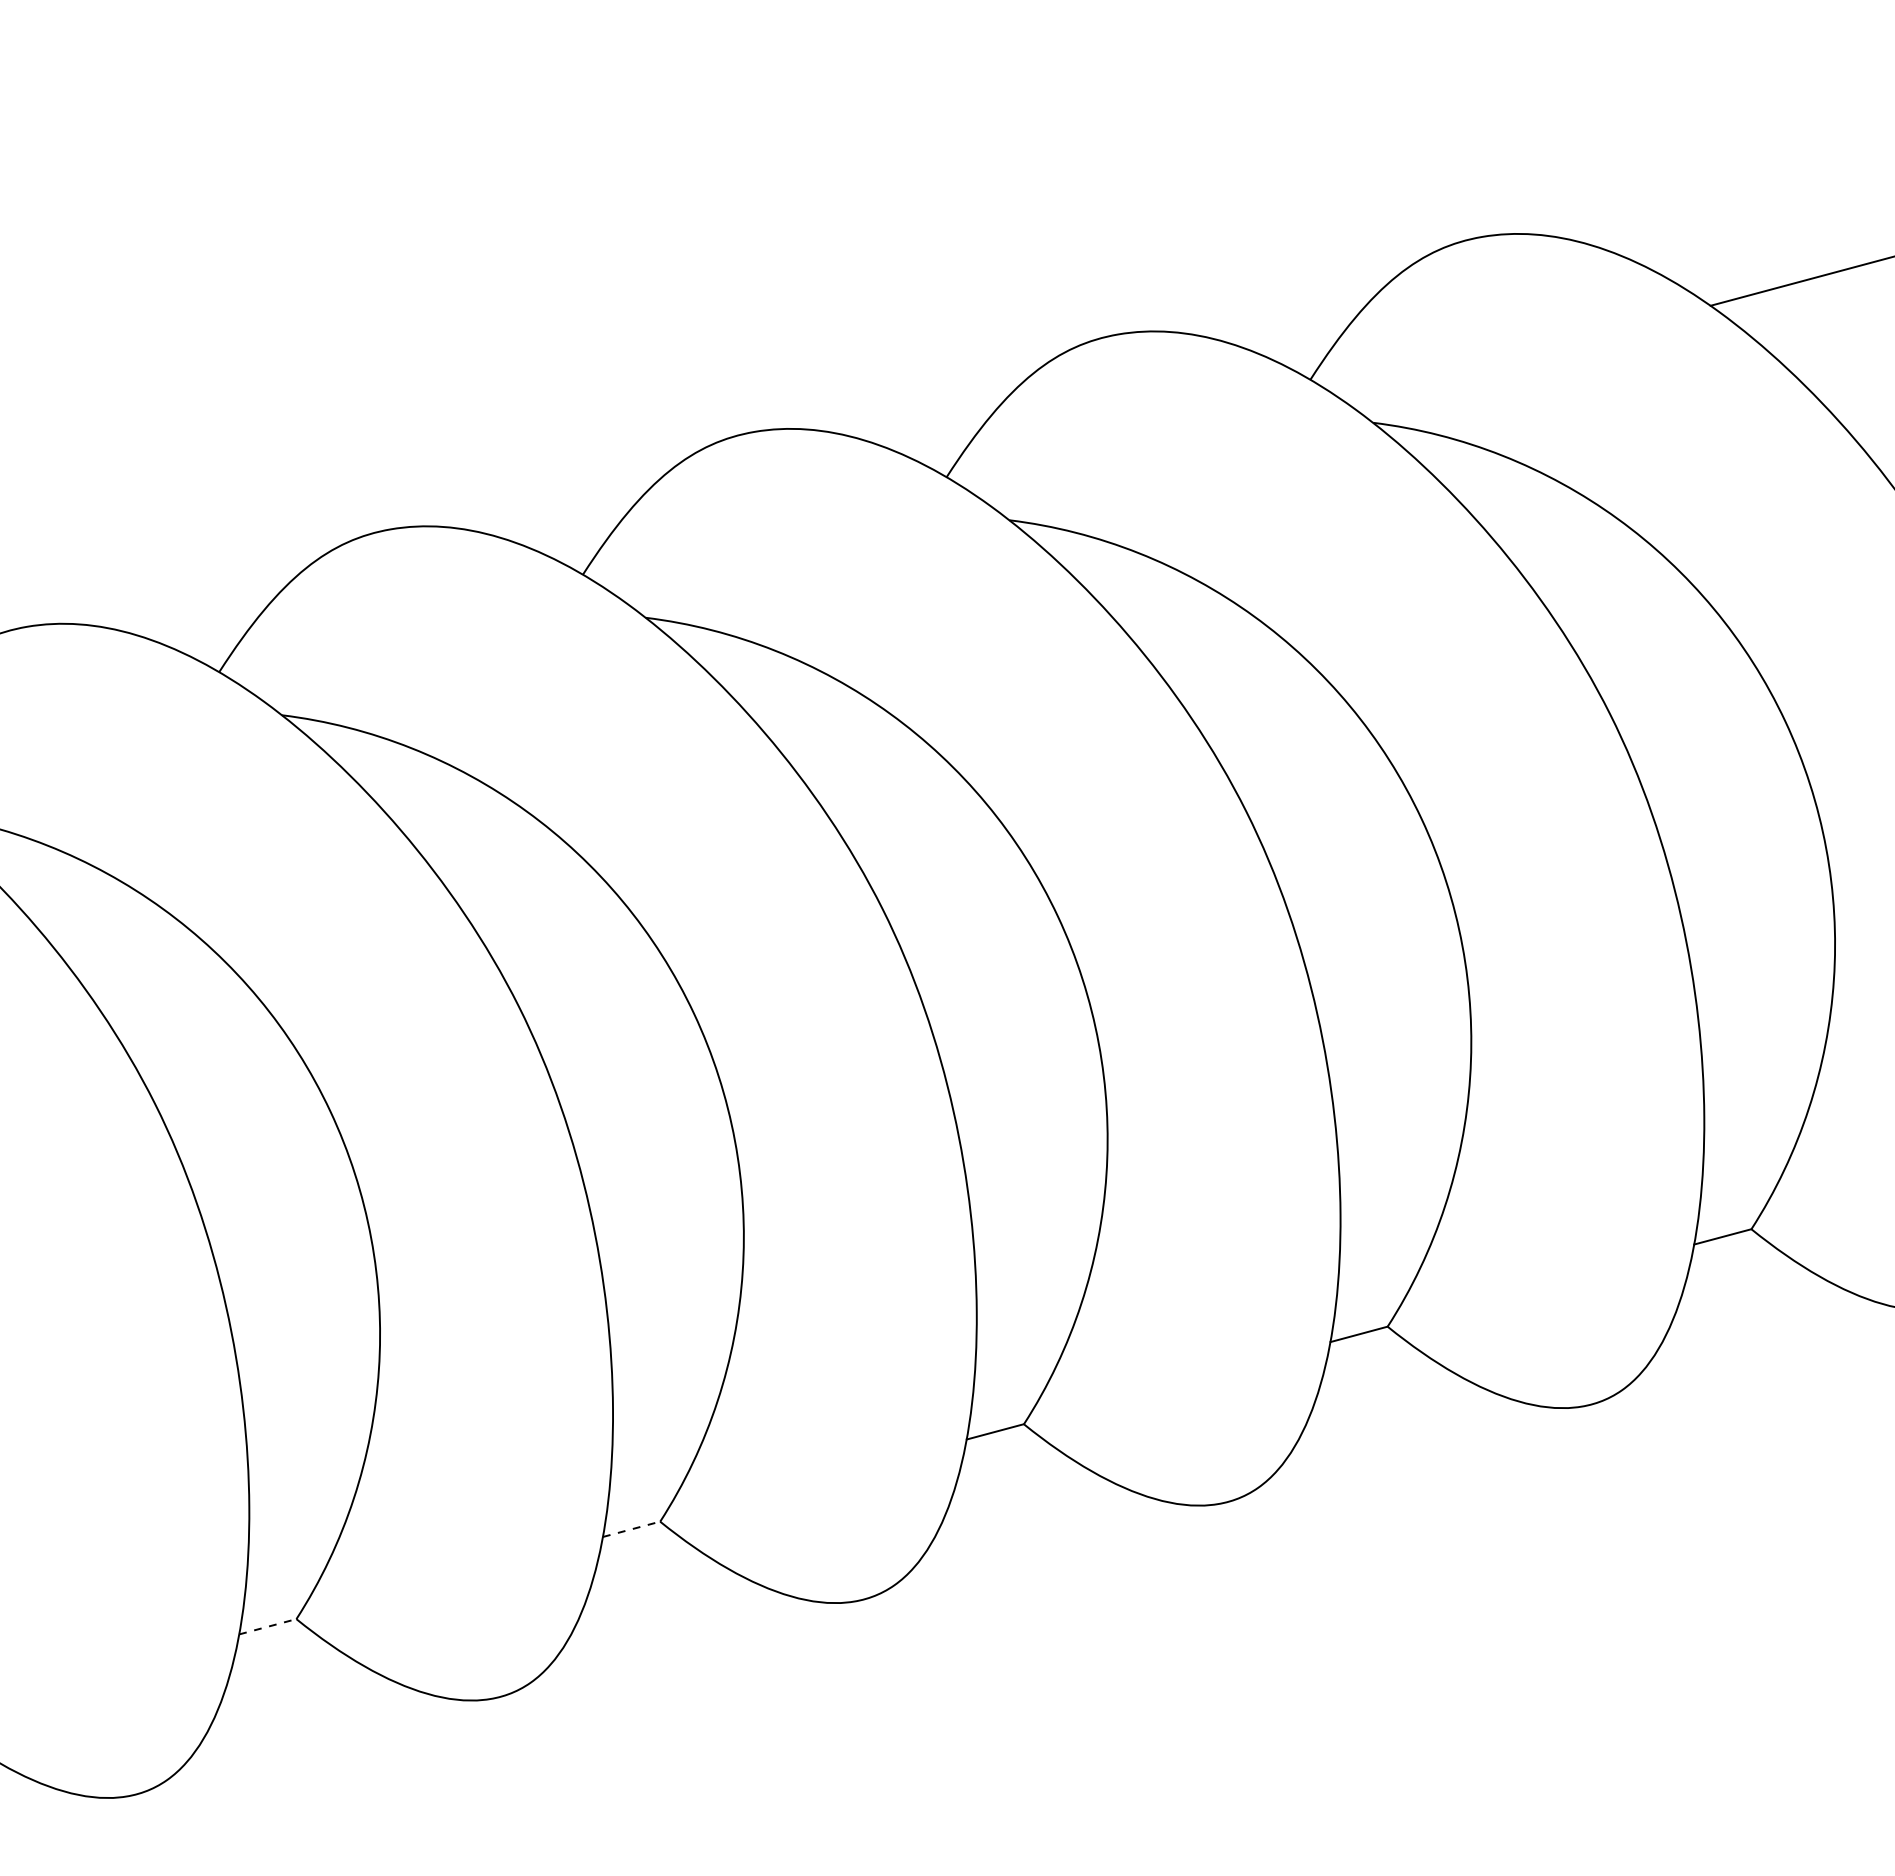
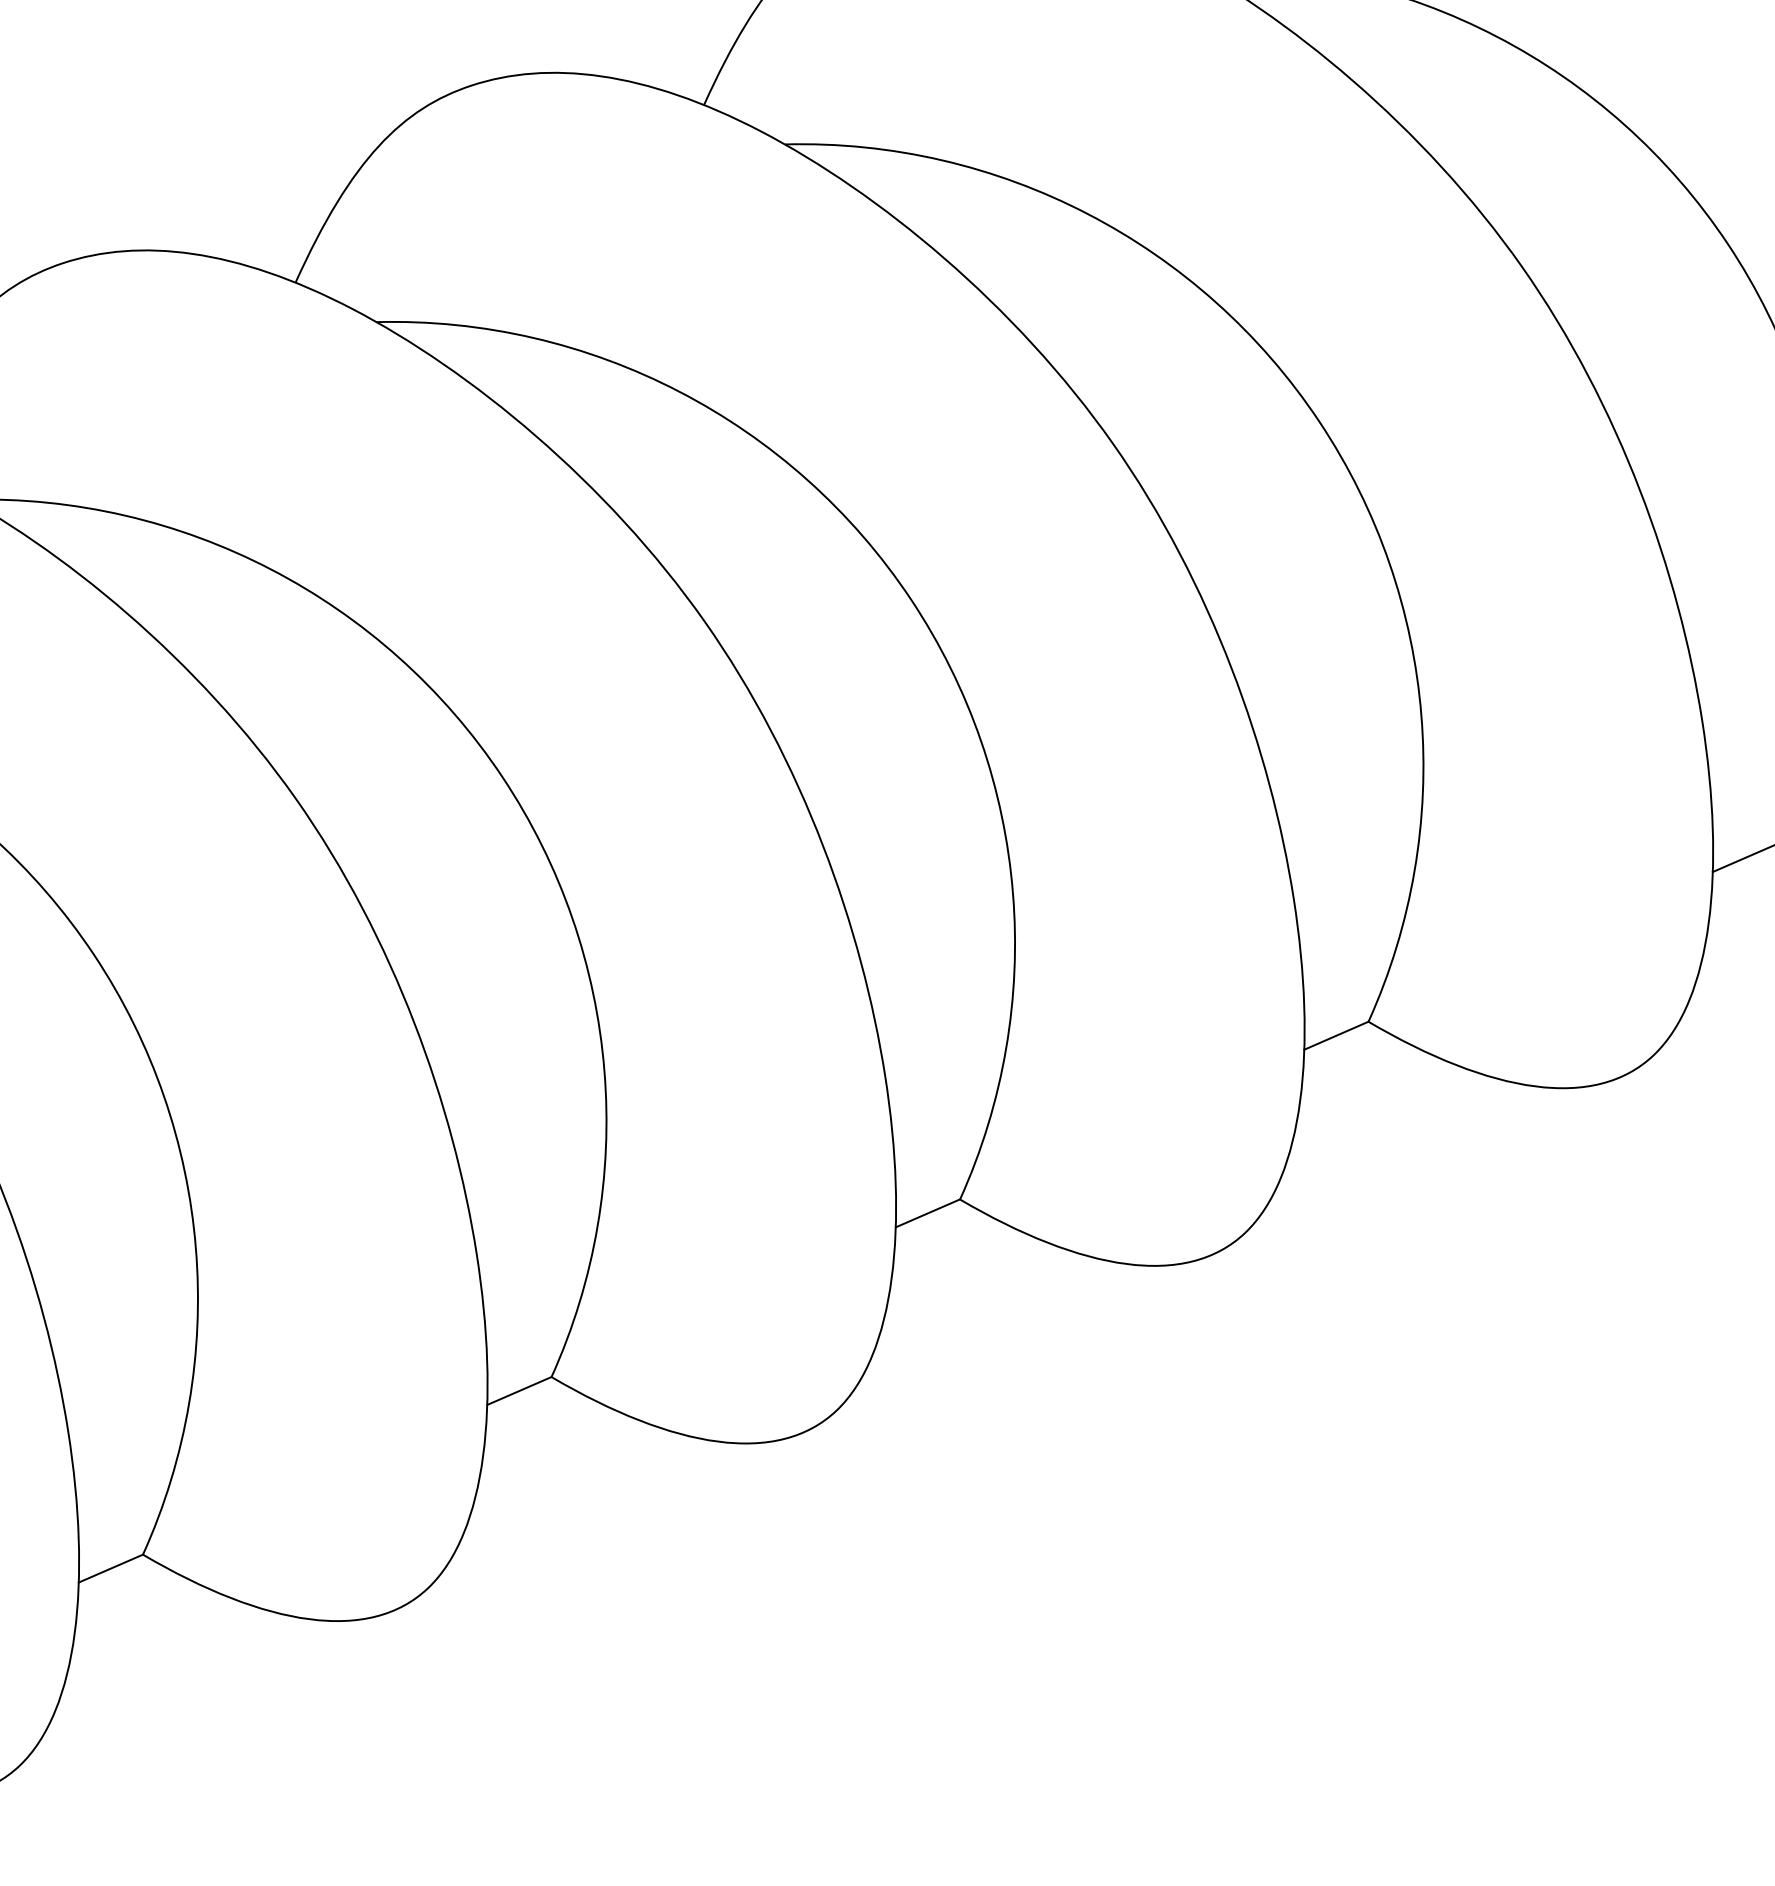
line: (631, 1529) -> (519, 1391), dashed -> solid
line: (267, 1626) -> (110, 1568), dashed -> solid

